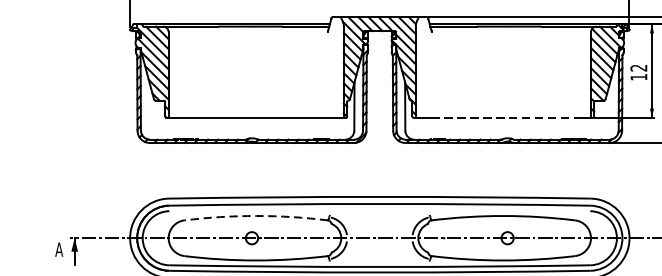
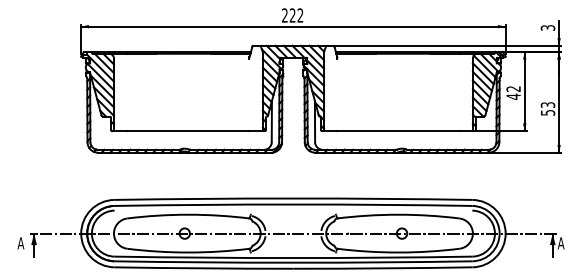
text: (638, 76) -> (513, 96), 12 -> 42
line: (503, 118) -> (398, 131), dashed -> solid
arc: (256, 215) -> (188, 214), dashed -> solid

